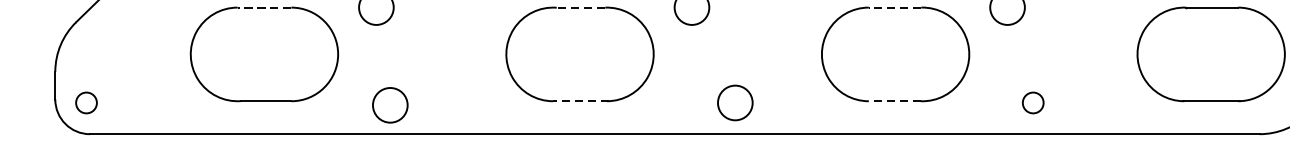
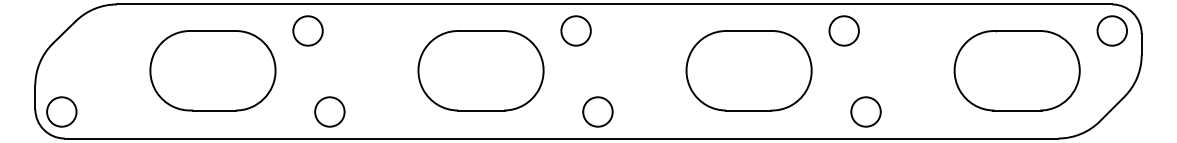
line: (265, 7) -> (213, 30), dashed -> solid
line: (580, 7) -> (481, 30), dashed -> solid
line: (894, 7) -> (748, 30), dashed -> solid
line: (580, 101) -> (481, 110), dashed -> solid
line: (893, 101) -> (747, 110), dashed -> solid
circle: (86, 102) -> (61, 111), size x1.67
circle: (734, 102) -> (597, 111), moved
circle: (1032, 102) -> (865, 111), size x1.67
circle: (389, 104) -> (329, 111), moved

